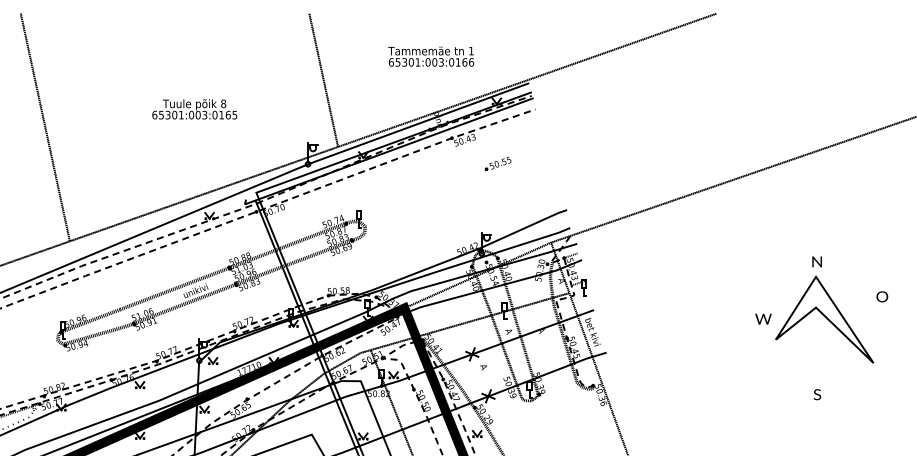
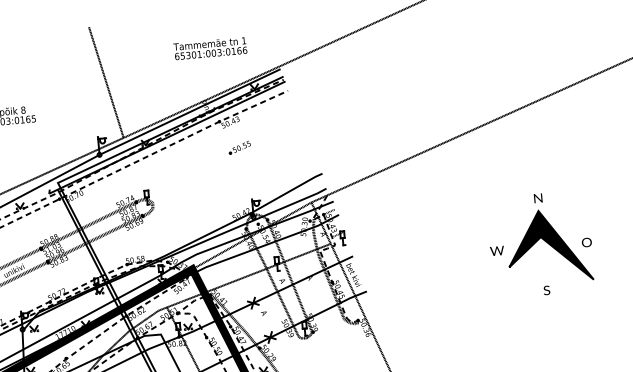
text: (431, 56) -> (210, 48), moved
part: (497, 163) -> (239, 147), moved
text: (882, 296) -> (586, 242), moved
fill: (824, 319) -> (548, 246), added
text: (817, 394) -> (546, 290), moved

